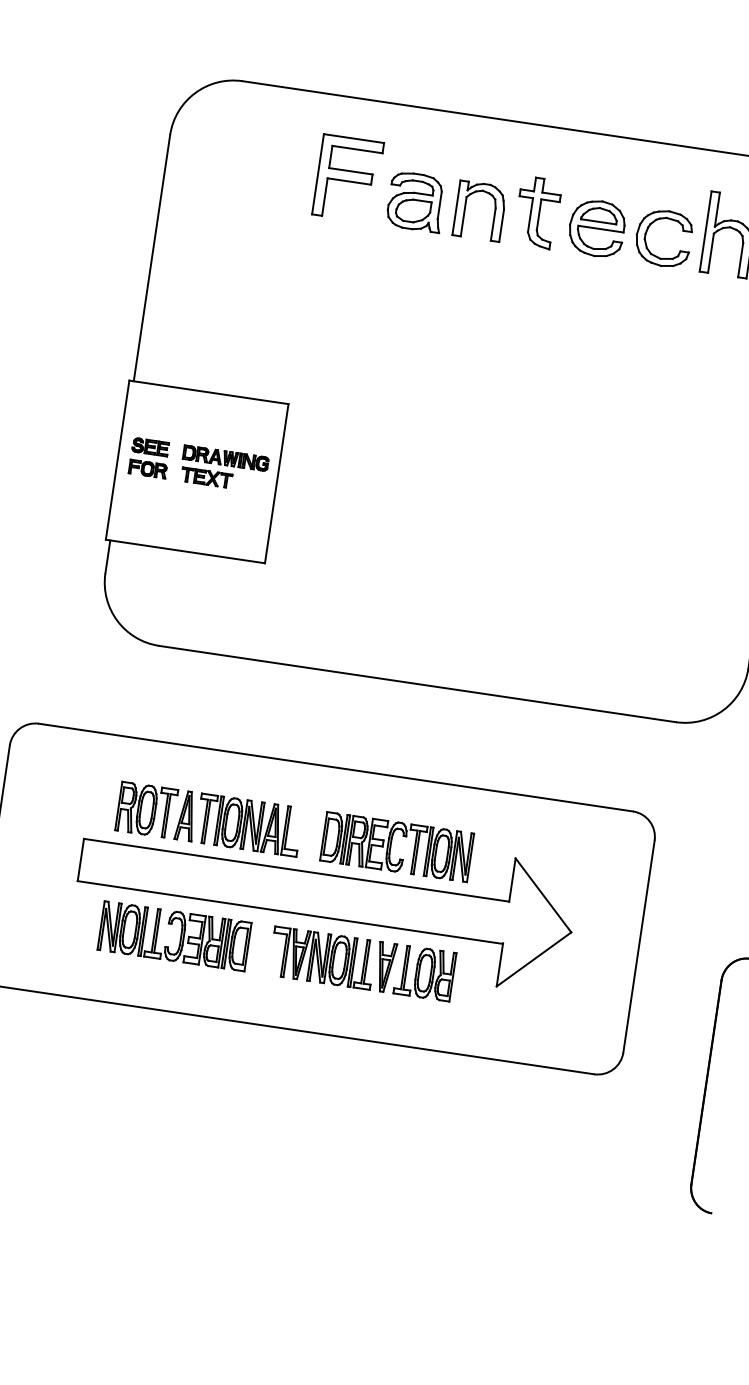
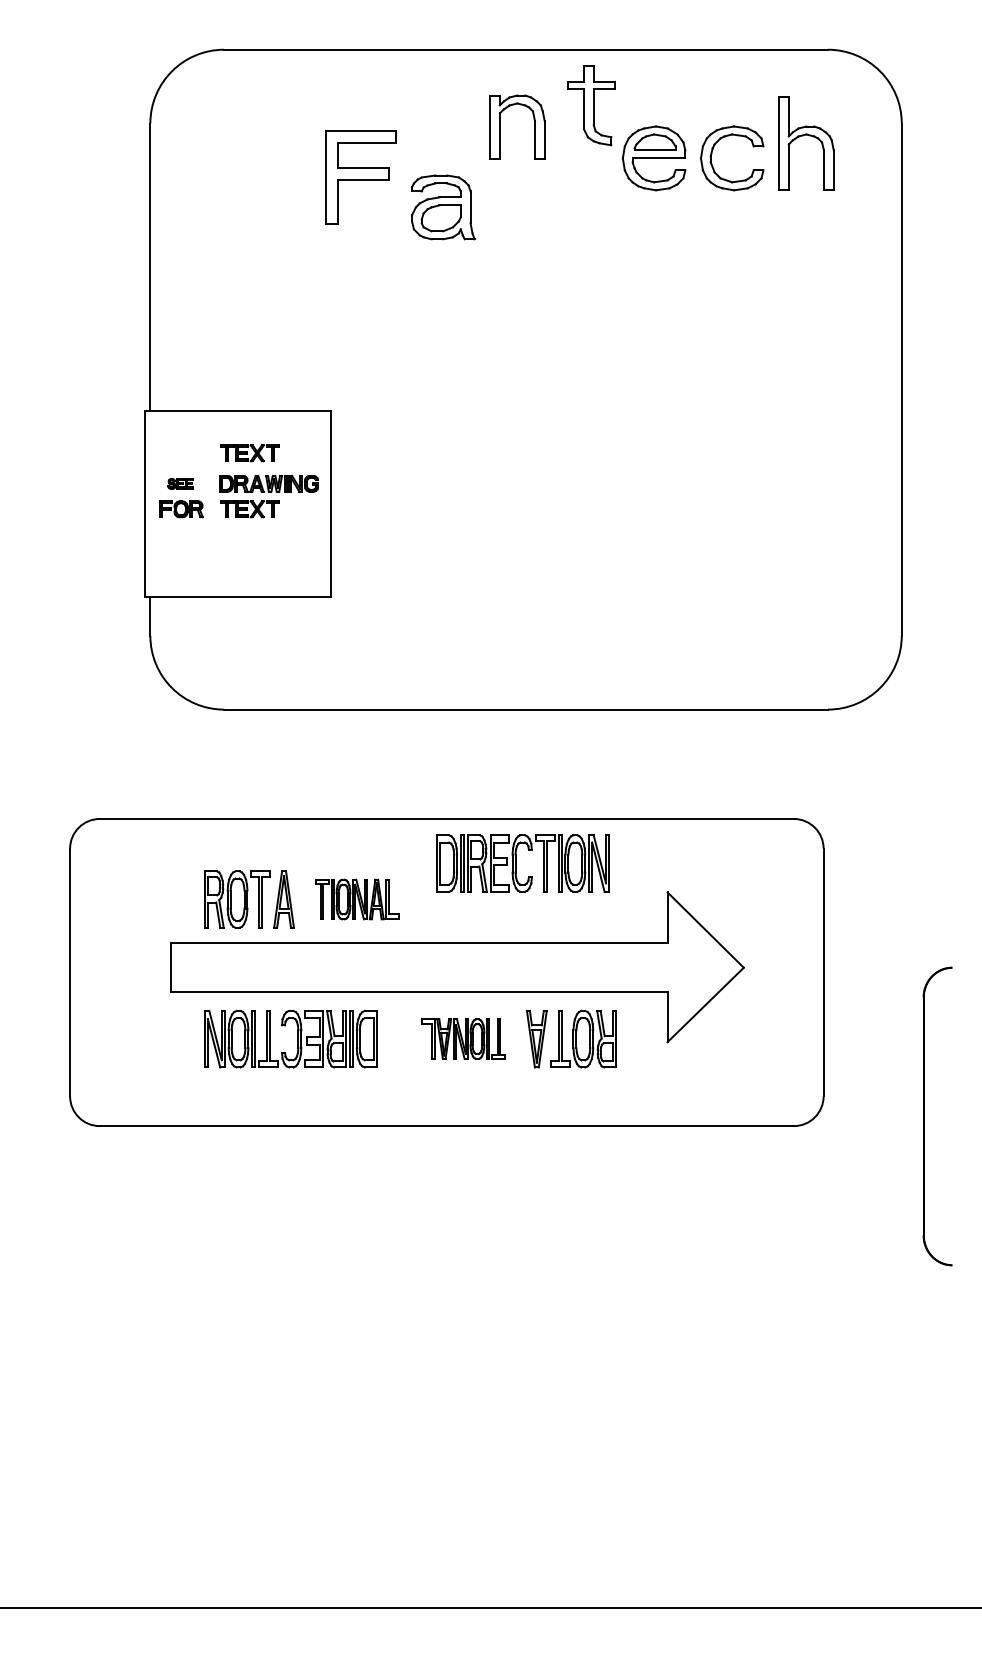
part: (347, 178) -> (360, 177), moved
part: (416, 201) -> (443, 207), moved
part: (465, 208) -> (500, 126), moved
part: (537, 212) -> (591, 105), moved
part: (213, 429) -> (249, 453), added
part: (150, 446) -> (180, 483), size x0.6
part: (249, 825) -> (357, 899), size x0.7
part: (396, 846) -> (522, 863), moved
part: (322, 957) -> (463, 1038), size x0.7

